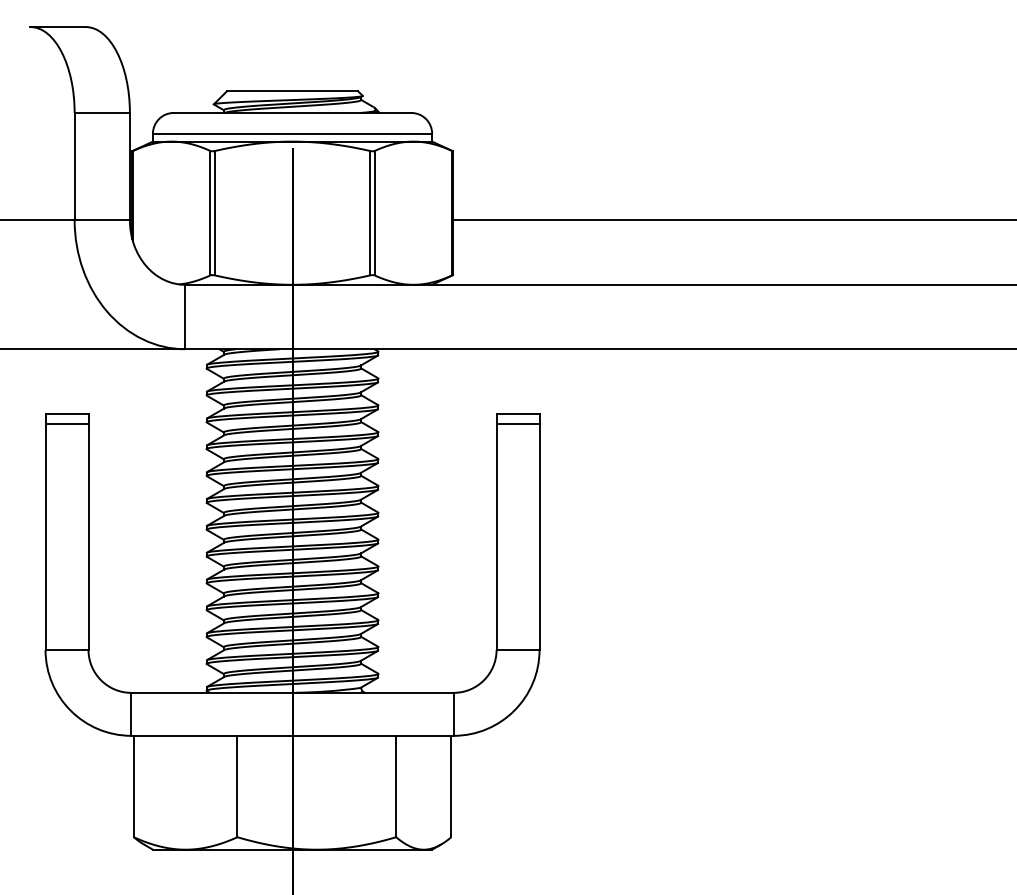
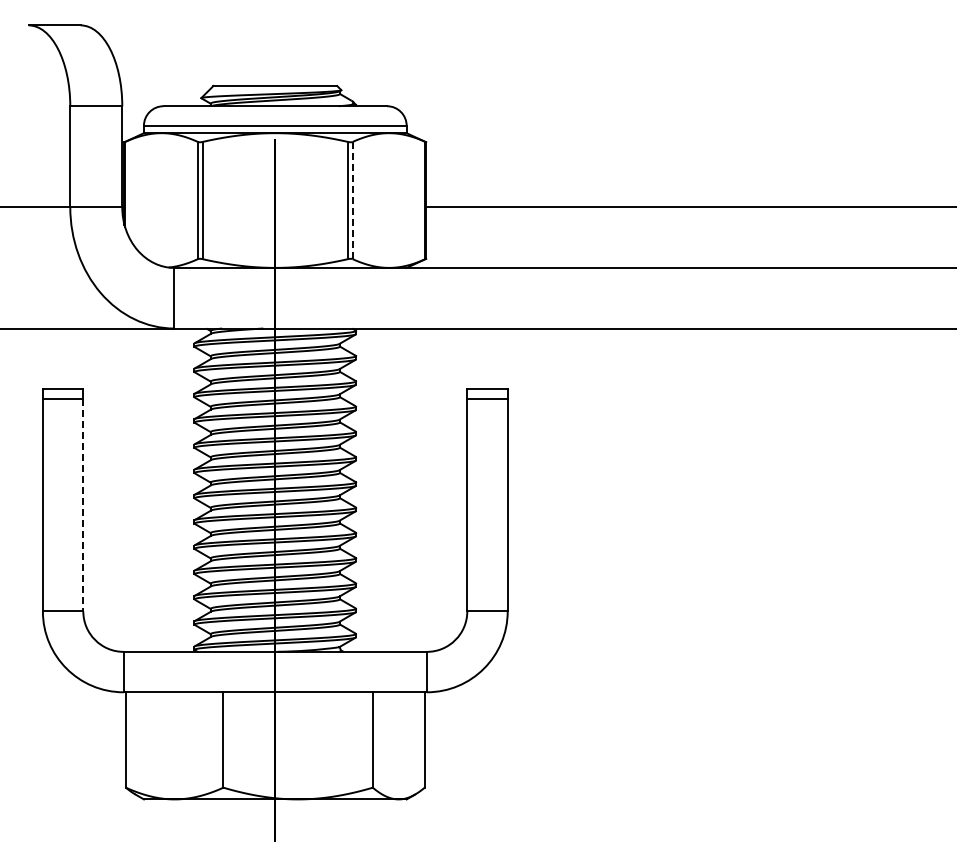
line: (374, 213) -> (352, 200), solid -> dashed
line: (88, 537) -> (83, 505), solid -> dashed

